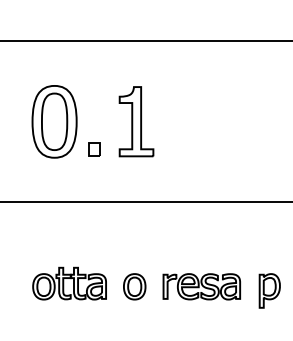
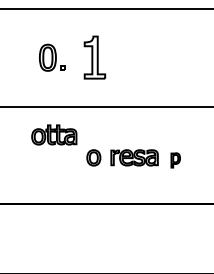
part: (65, 121) -> (51, 57), size x0.6
part: (69, 282) -> (54, 134), moved
part: (269, 291) -> (175, 160), size x0.7

